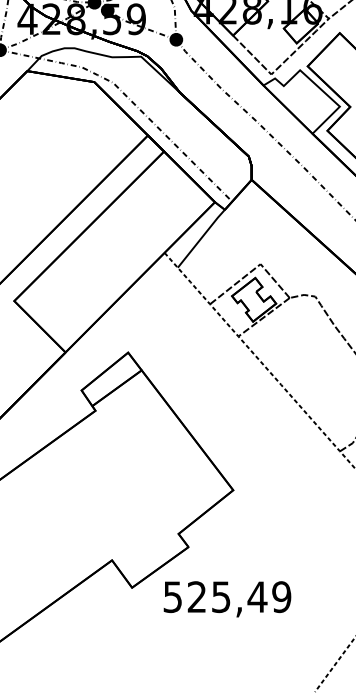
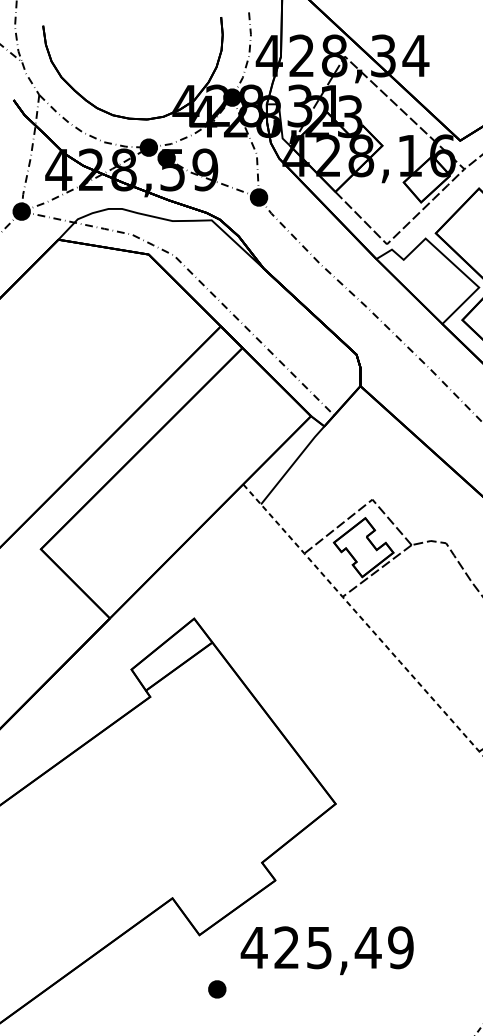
text: (172, 597) -> (253, 948), 525,49 -> 425,49
part: (145, 628) -> (217, 989), added

